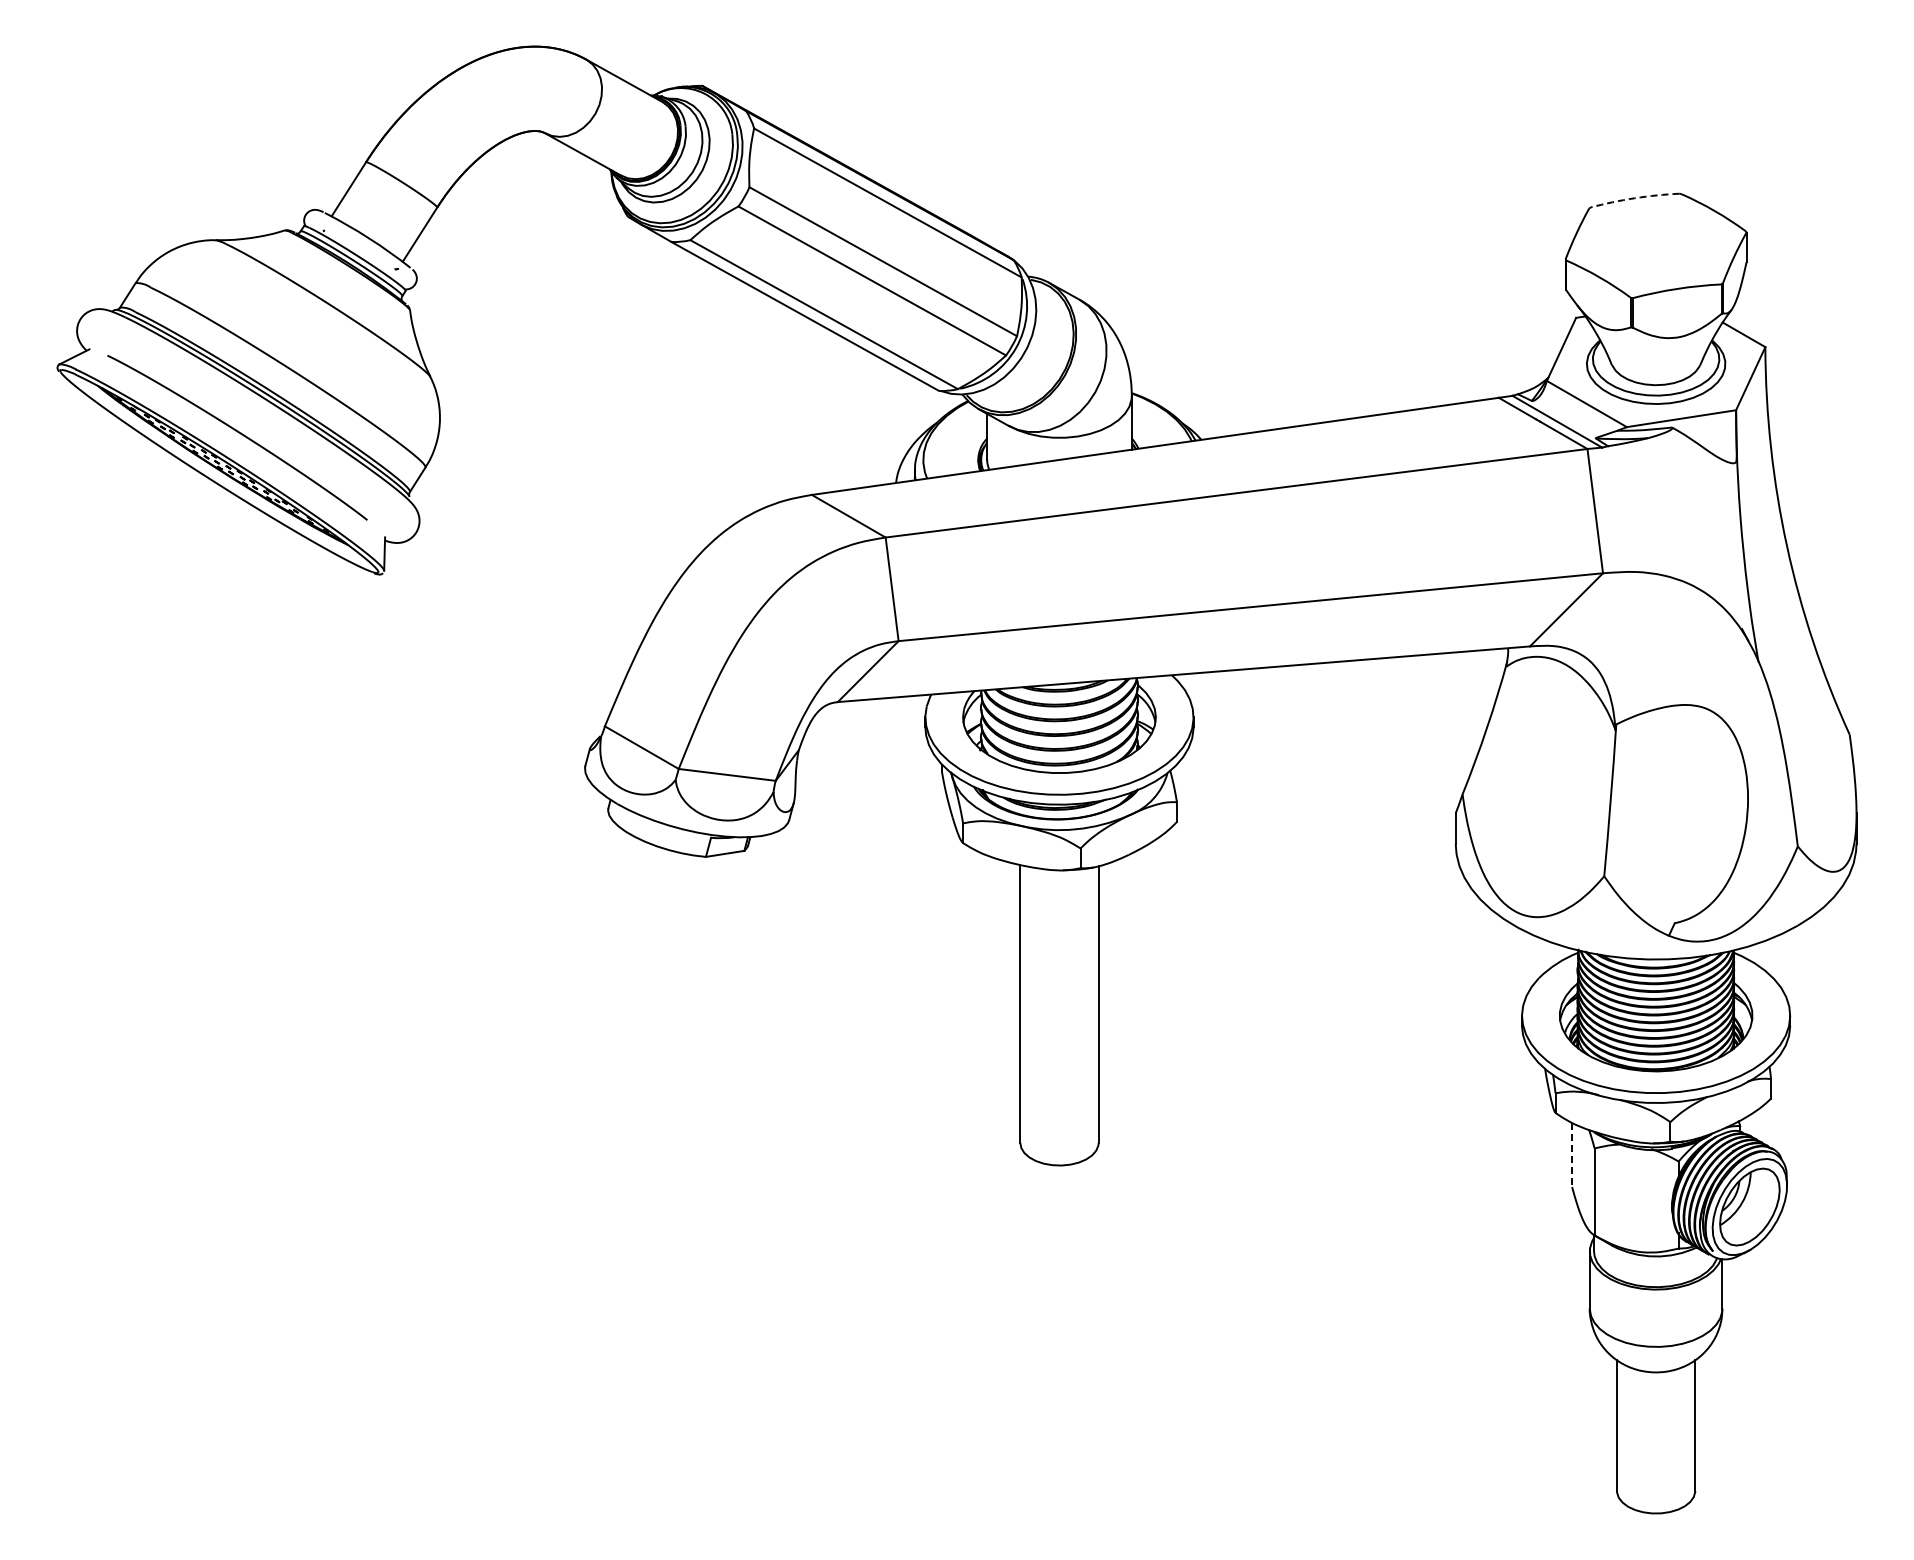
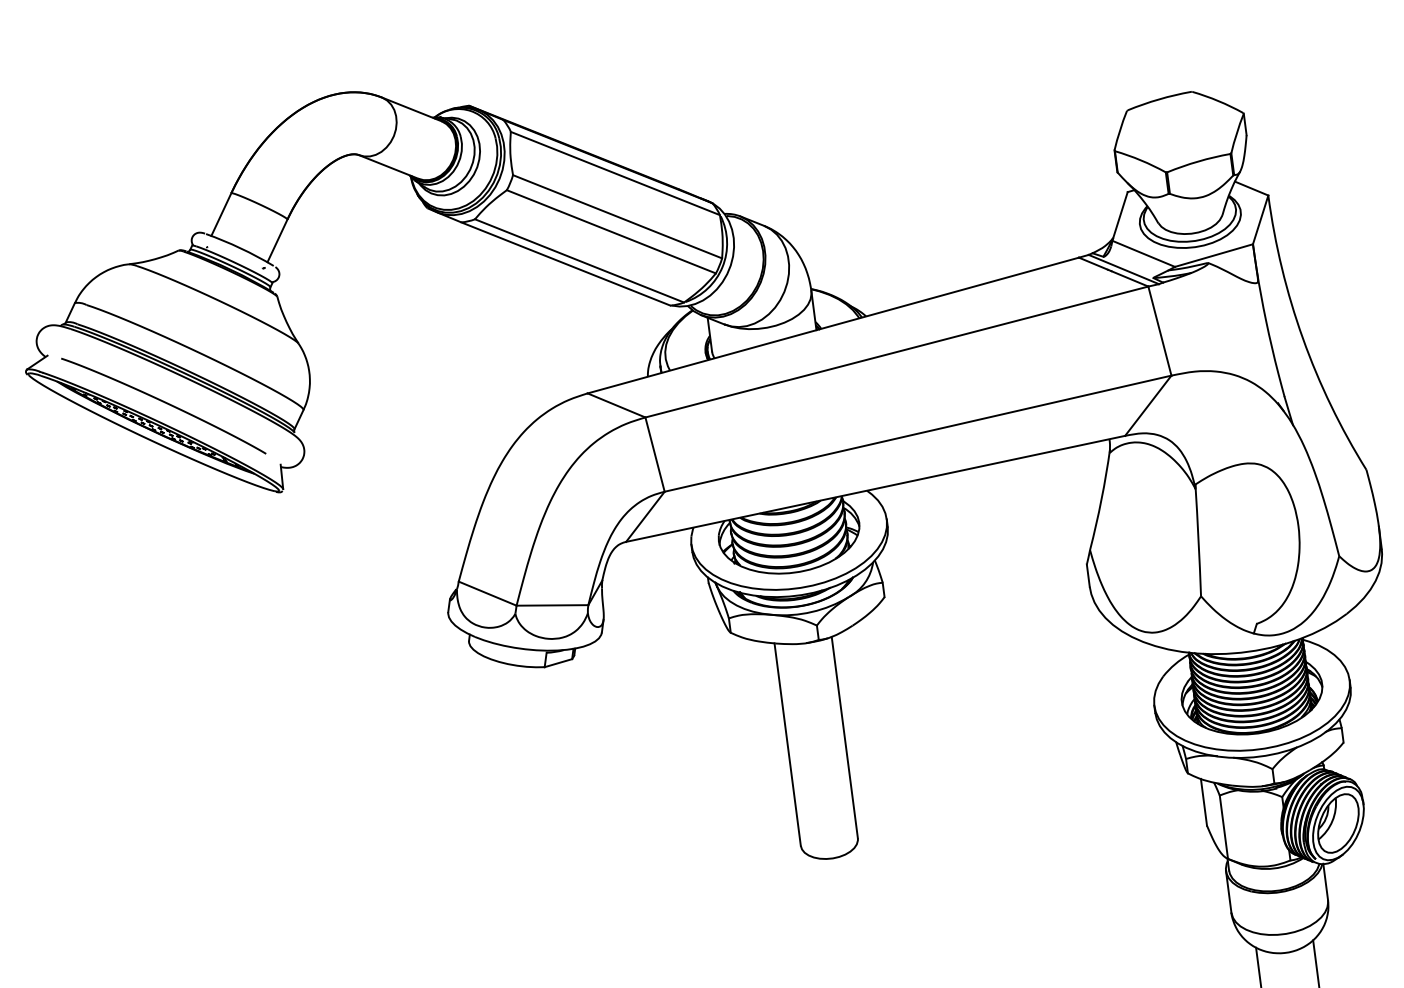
arc: (1634, 198) -> (1158, 99), dashed -> solid
line: (1572, 1155) -> (1204, 802), dashed -> solid

